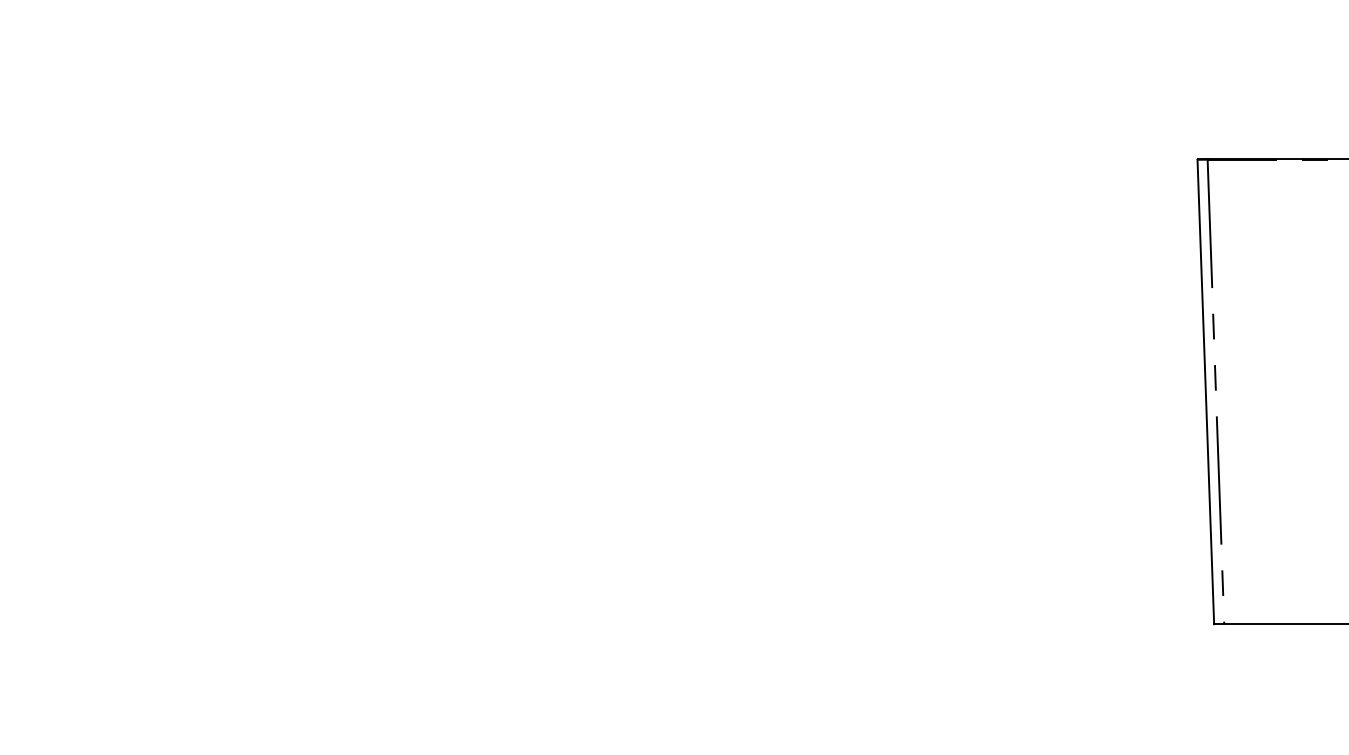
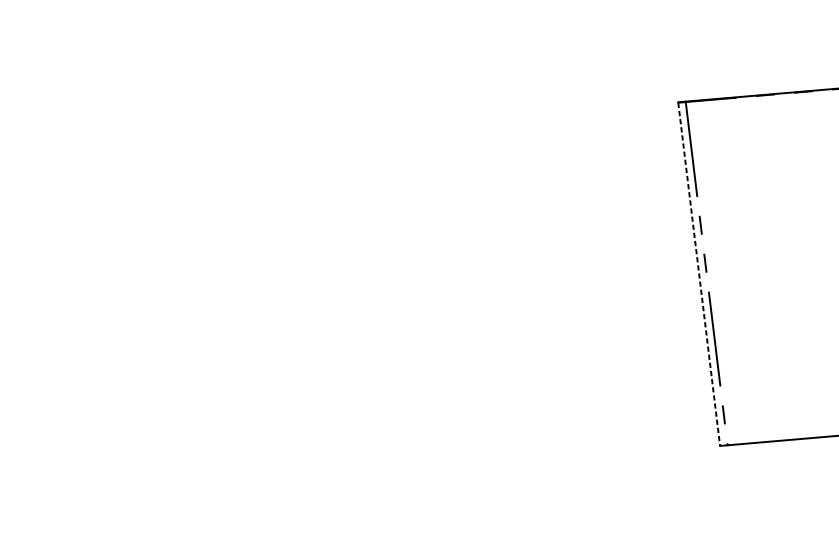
line: (1205, 392) -> (698, 274), solid -> dashed

